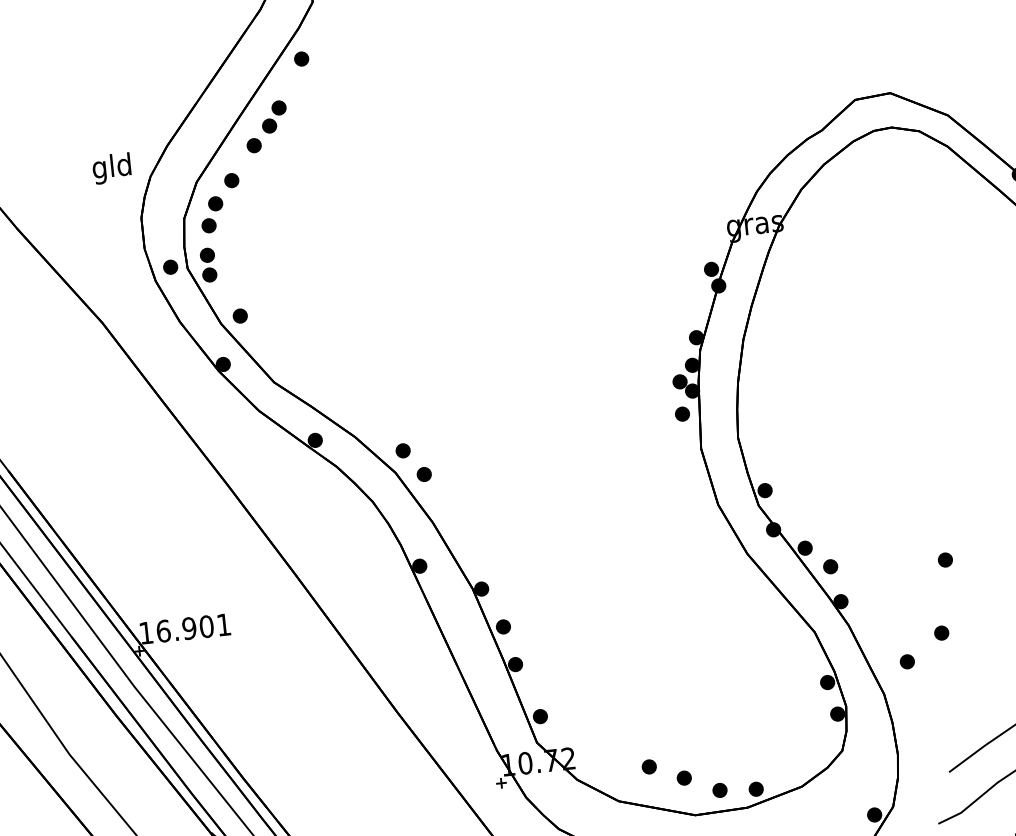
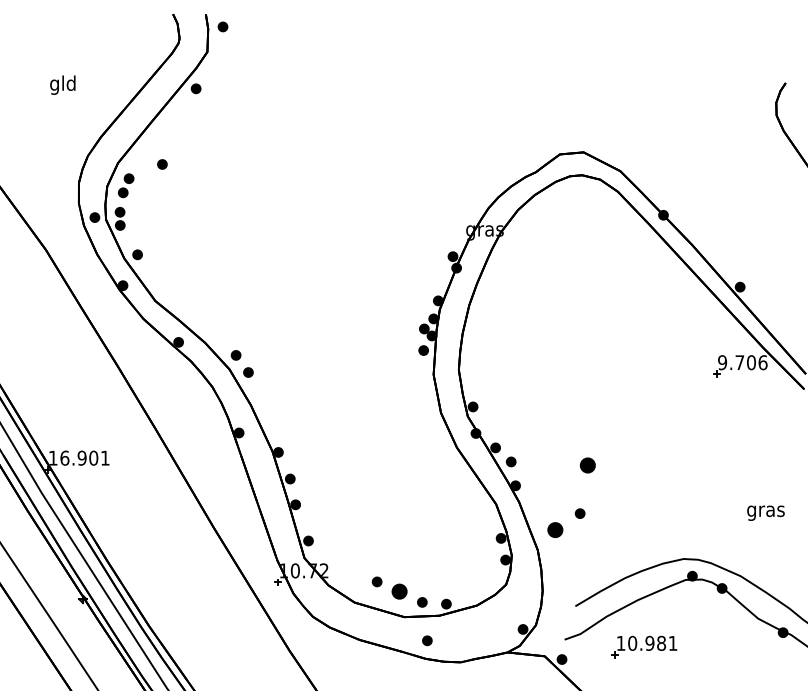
part: (267, 127) -> (168, 131), removed
text: (111, 167) -> (62, 84), moved
part: (231, 180) -> (162, 164), moved
part: (945, 560) -> (587, 465), size x1.6
part: (907, 662) -> (555, 530), size x1.6
part: (684, 777) -> (399, 591), size x1.6

